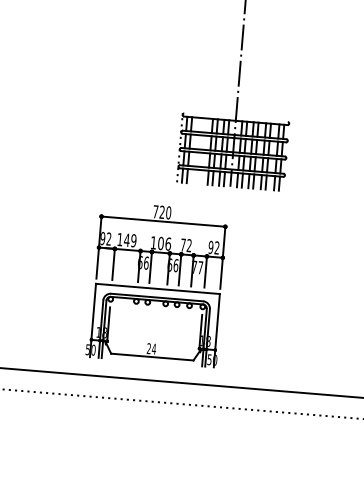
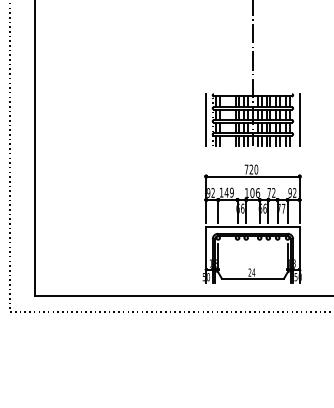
line: (171, 147) -> (206, 120), added
line: (294, 157) -> (299, 120), added
part: (156, 283) -> (251, 223), moved

